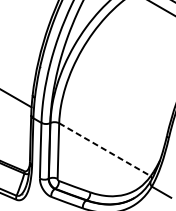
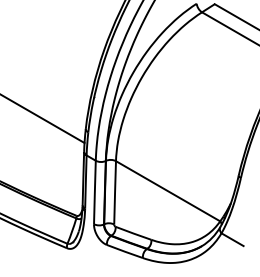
line: (105, 149) -> (168, 191), dashed -> solid

